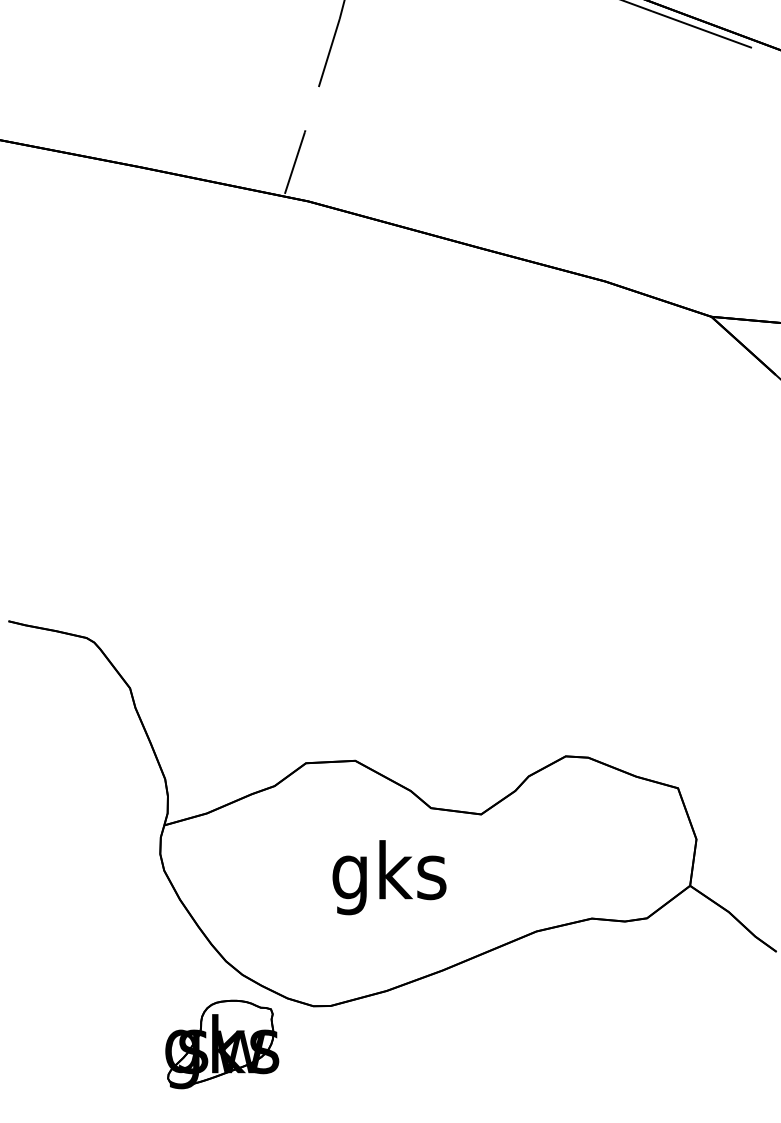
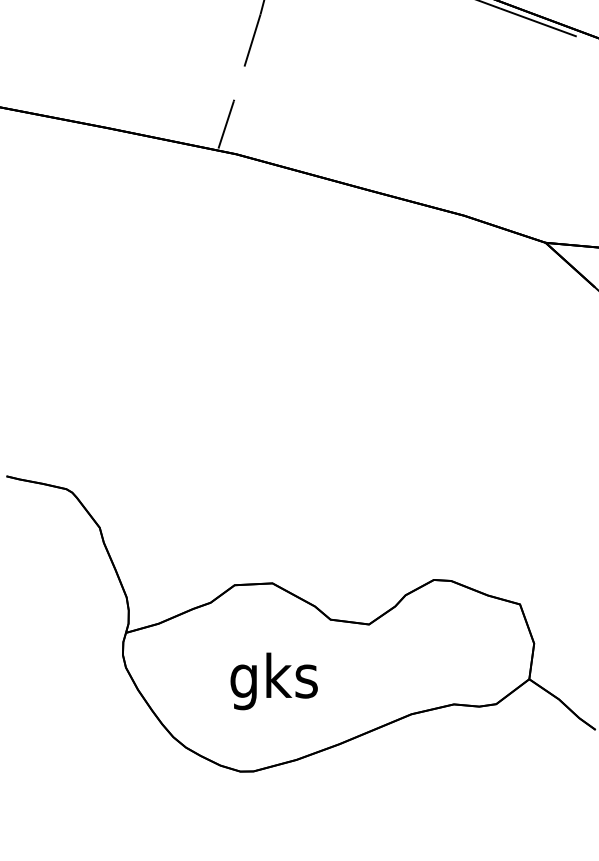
text: (389, 877) -> (274, 681), moved
part: (222, 1044) -> (170, 800), removed

